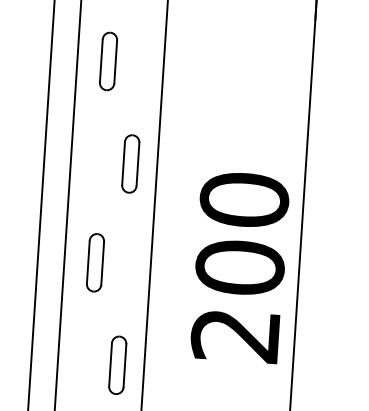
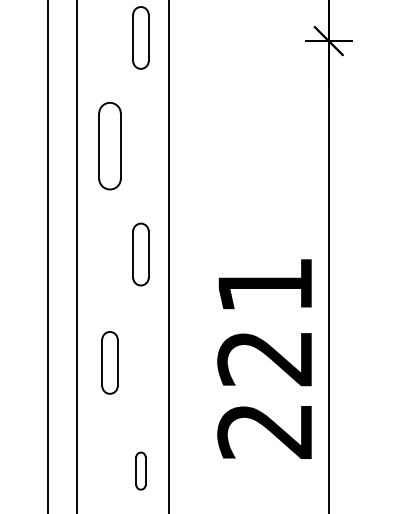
part: (108, 61) -> (109, 146), size x1.4
text: (242, 233) -> (265, 321), 200 -> 221
part: (117, 364) -> (140, 470), size x0.6

